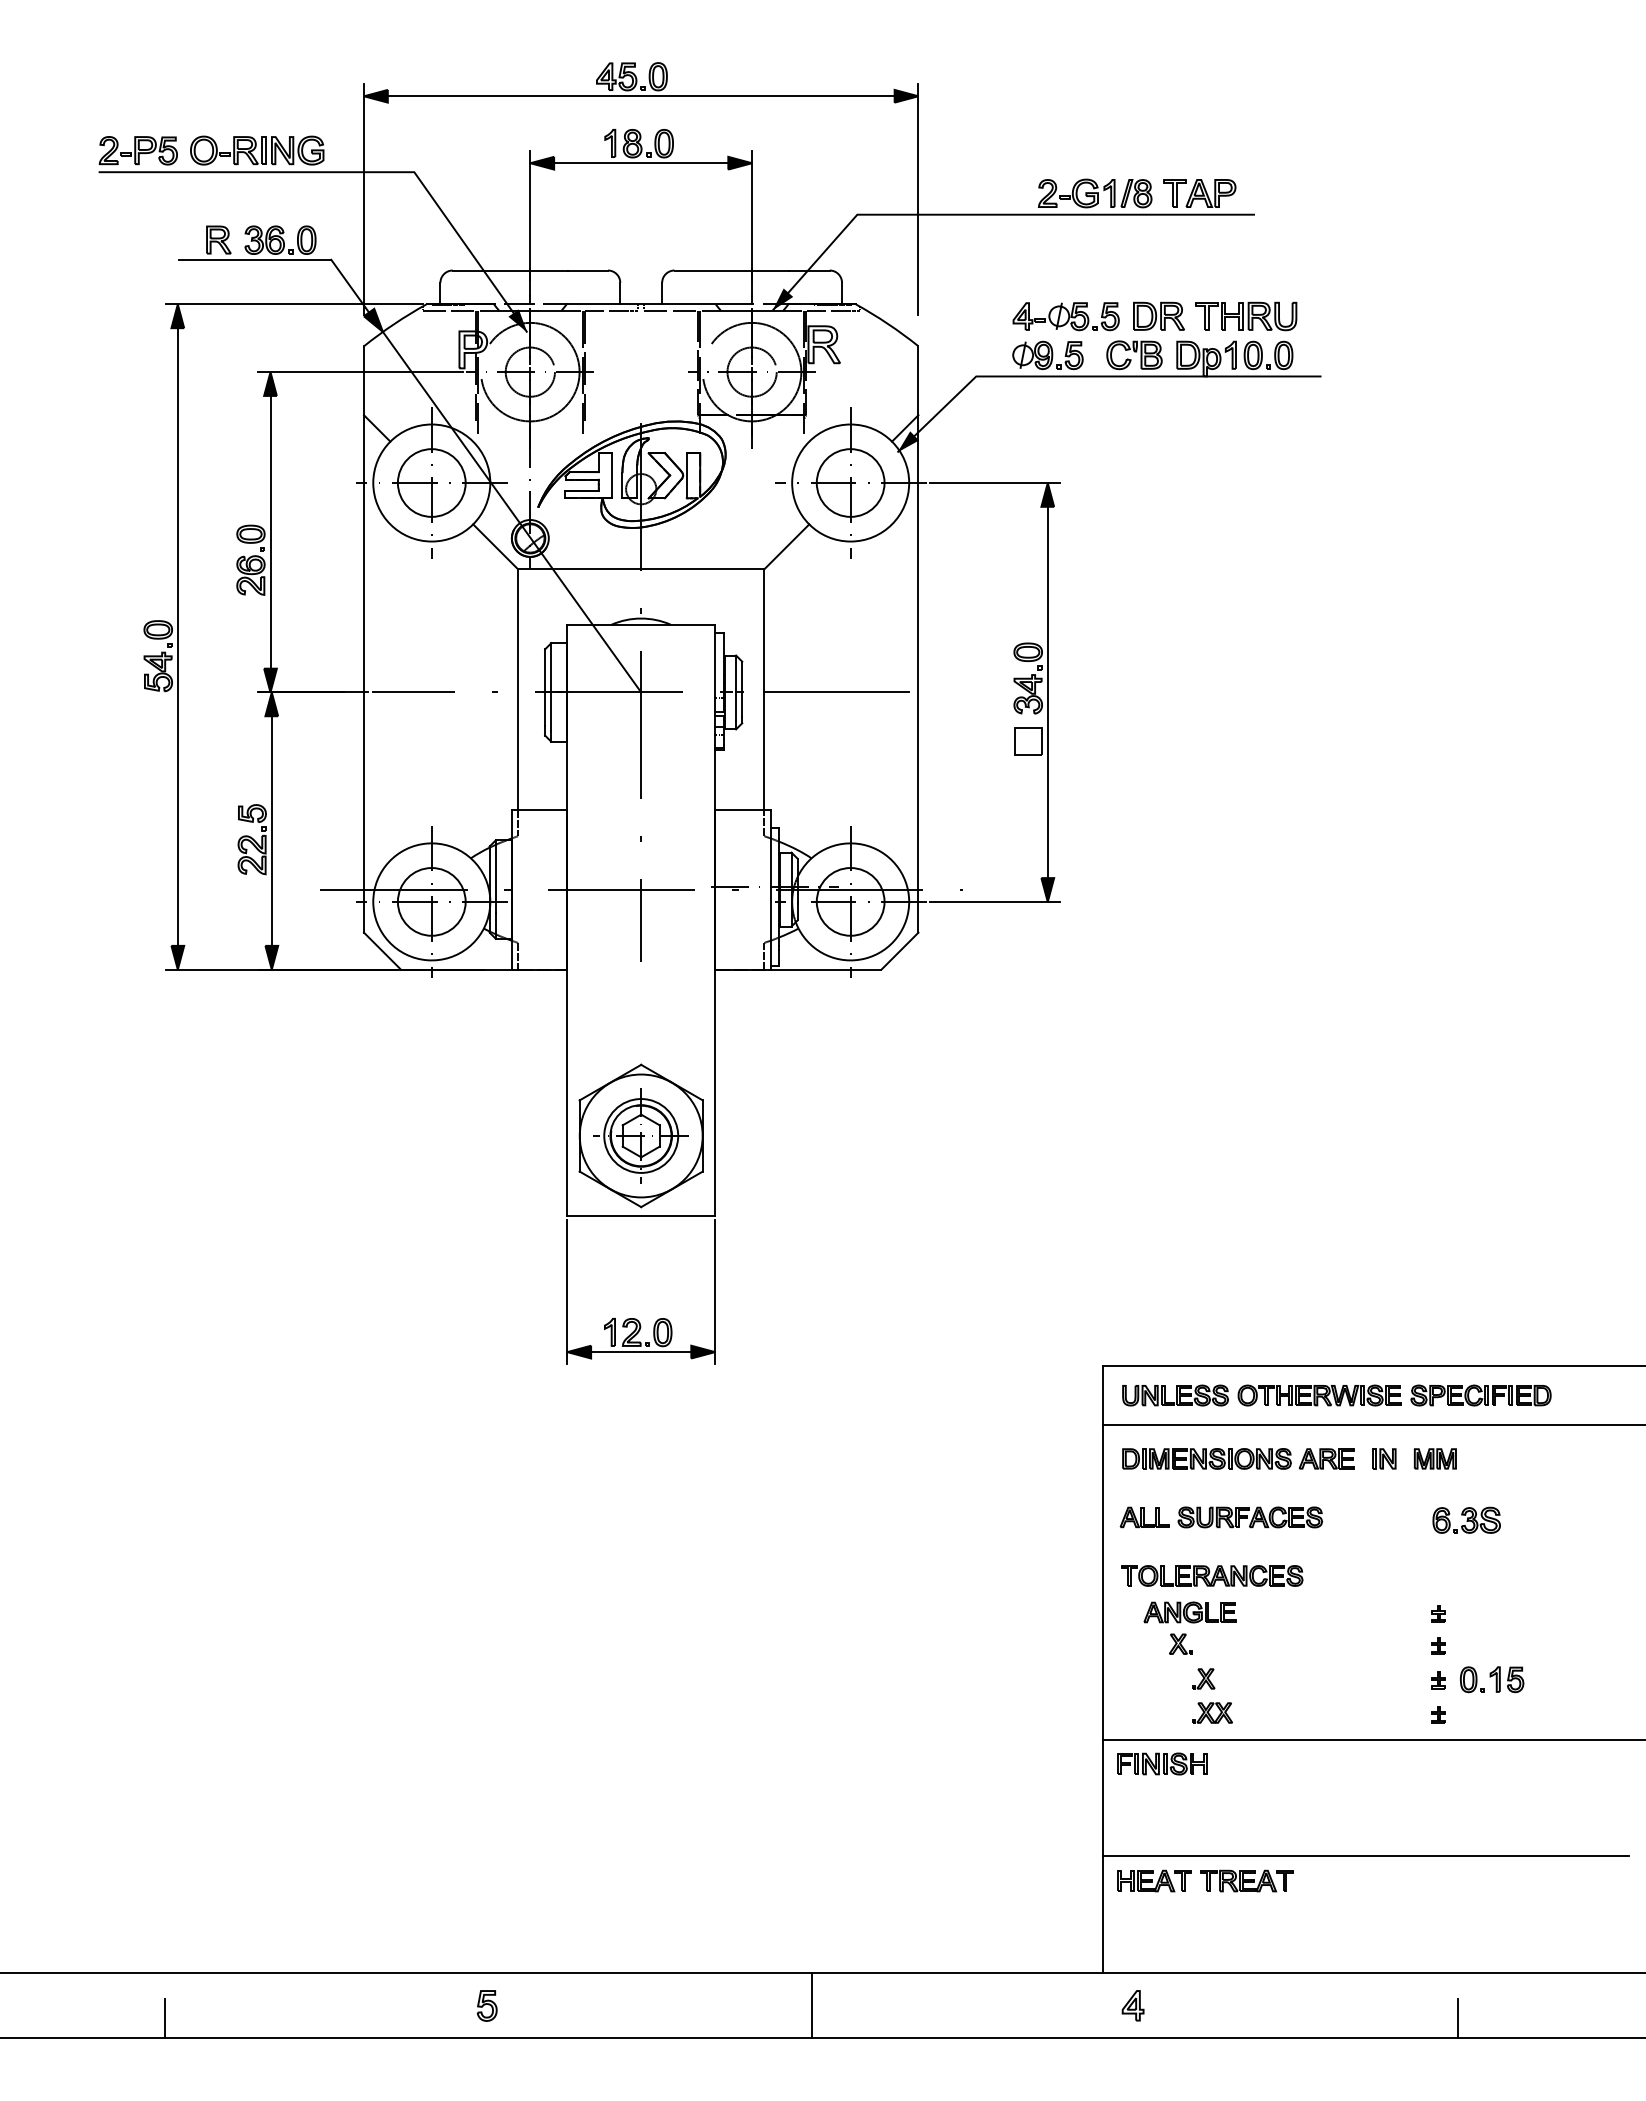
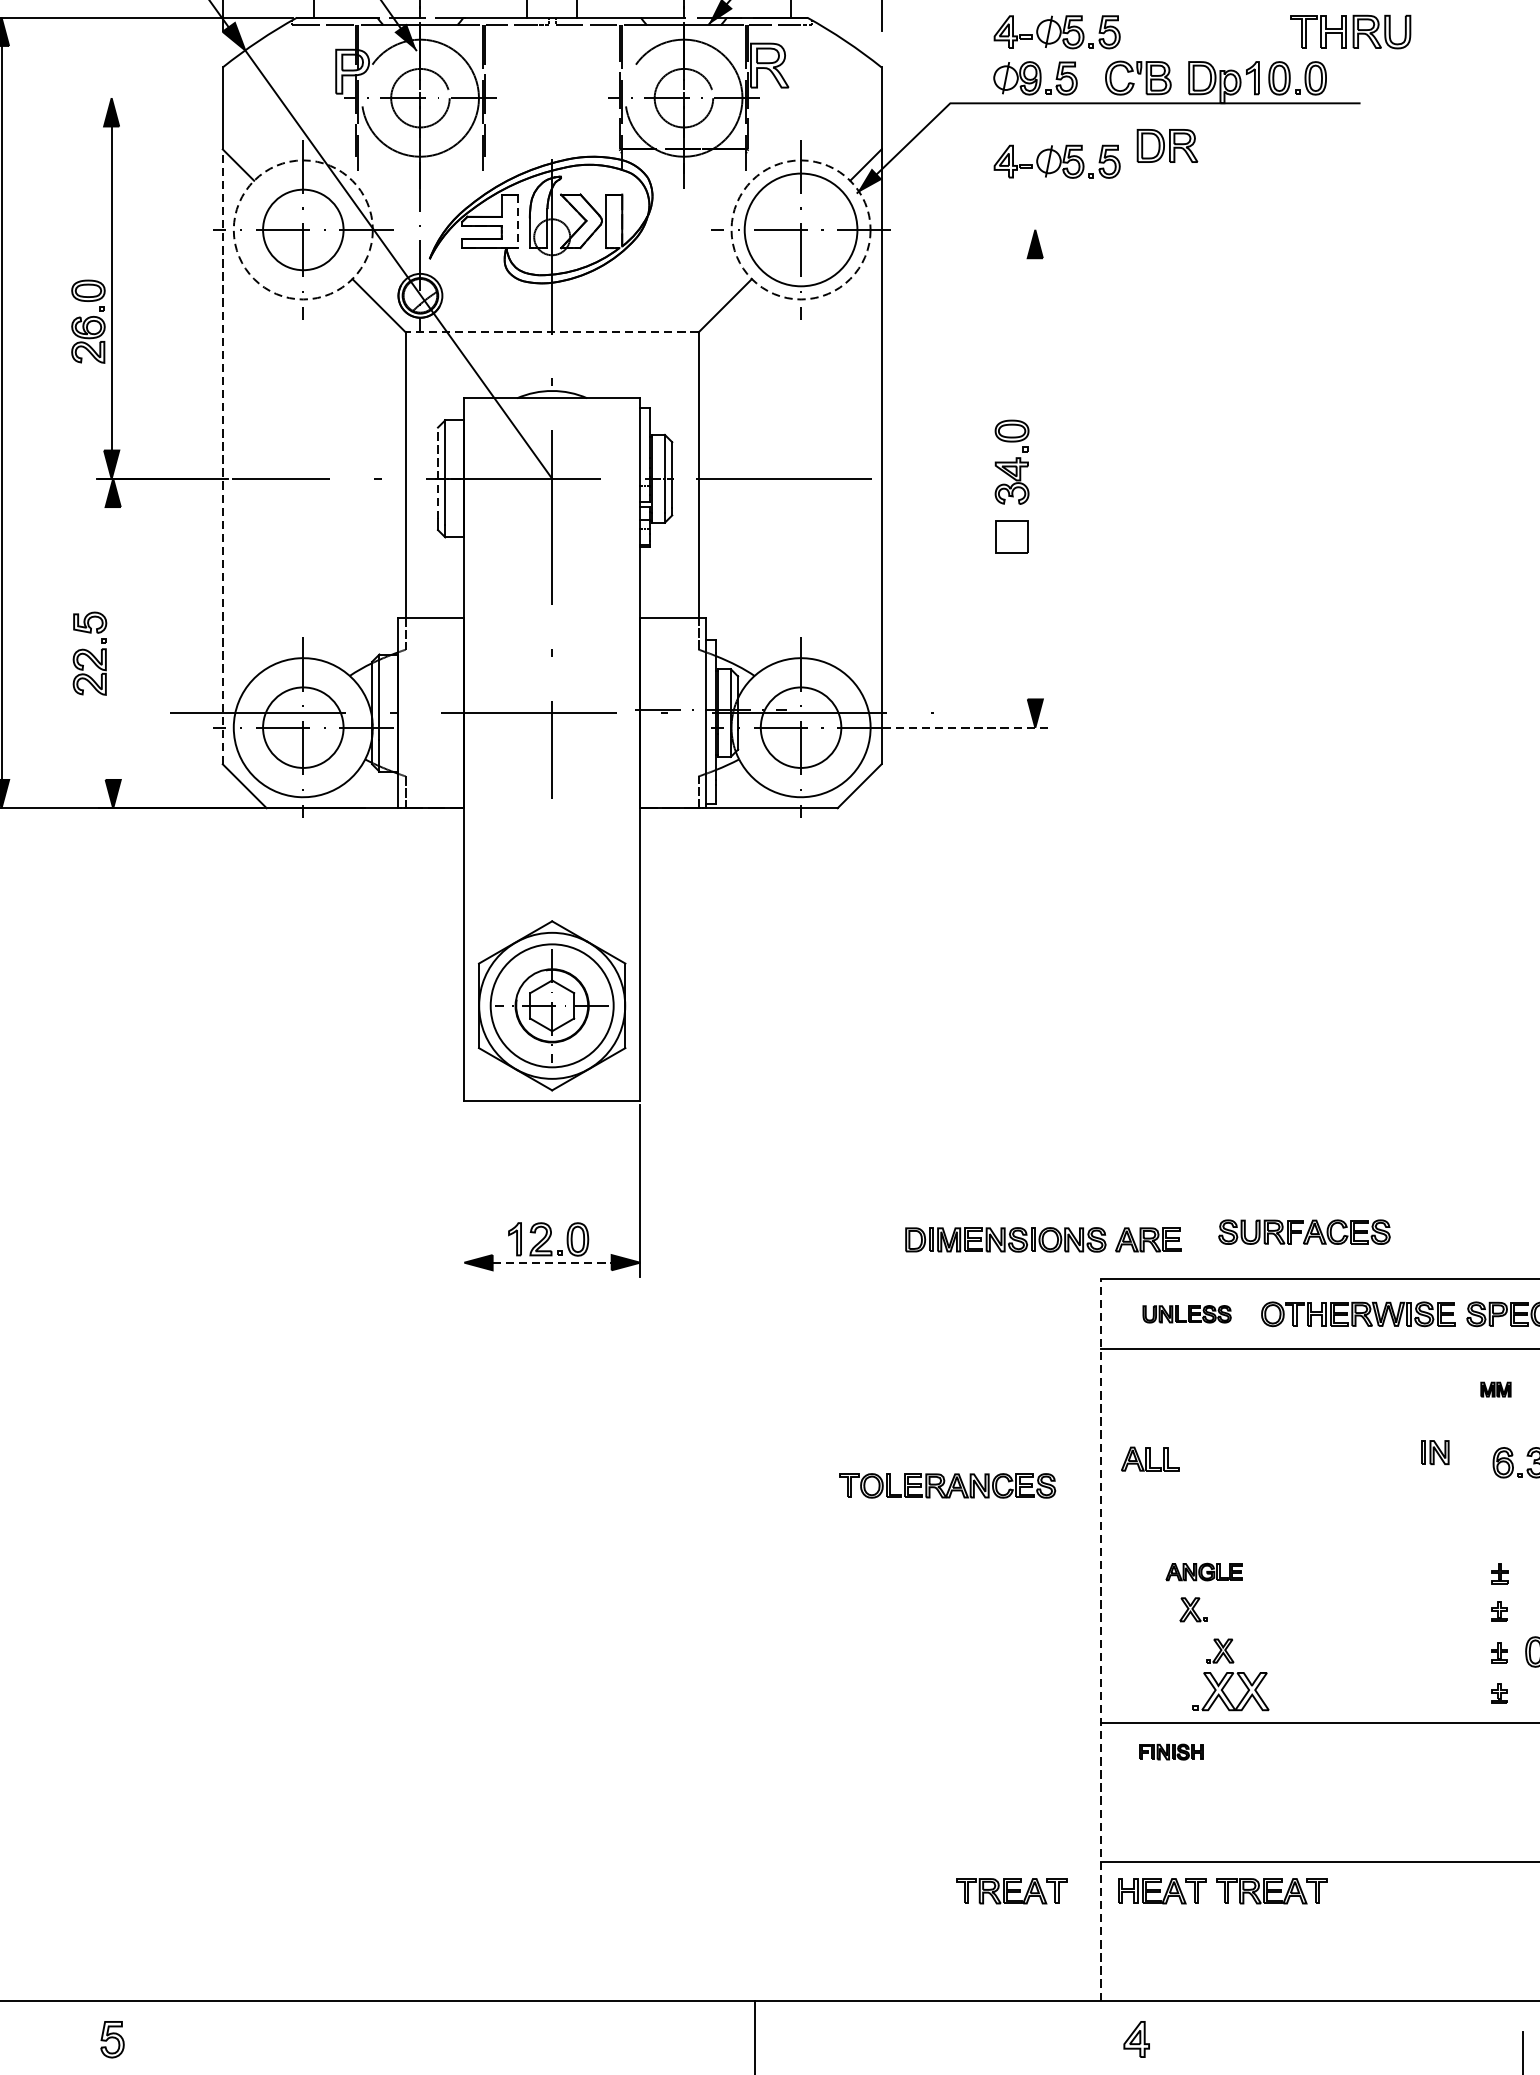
part: (1158, 315) -> (1166, 144), moved
part: (1246, 316) -> (1351, 32), moved
line: (360, 372) -> (218, 98), removed
part: (1065, 425) -> (1056, 161), added
line: (612, 475) -> (518, 221), solid -> dashed
circle: (431, 482) -> (302, 229), solid -> dashed
circle: (850, 482) -> (800, 229), size x1.4
circle: (850, 482) -> (800, 229), solid -> dashed
line: (995, 483) -> (973, 230), removed
line: (640, 569) -> (551, 332), solid -> dashed
line: (364, 673) -> (223, 456), solid -> dashed
line: (545, 687) -> (438, 472), solid -> dashed
line: (1047, 692) -> (1034, 478), removed
line: (271, 830) -> (112, 642), removed
line: (995, 901) -> (973, 727), solid -> dashed
circle: (641, 1135) -> (552, 1005), size x1.4
line: (567, 1291) -> (464, 1190), removed
line: (641, 1352) -> (552, 1263), solid -> dashed
part: (1175, 1395) -> (1187, 1314), size x0.7
part: (1238, 1458) -> (1043, 1239), moved
part: (1384, 1458) -> (1435, 1452), moved
part: (1435, 1458) -> (1496, 1389), size x0.6
part: (1249, 1517) -> (1303, 1232), moved
part: (1212, 1575) -> (948, 1485), moved
part: (1189, 1612) -> (1203, 1572), size x0.7
line: (1103, 1669) -> (1101, 1639), solid -> dashed
part: (1212, 1712) -> (1231, 1690), size x1.6
part: (1162, 1763) -> (1171, 1751), size x0.6
part: (1027, 1880) -> (1011, 1890), added
part: (486, 2005) -> (111, 2039), moved

